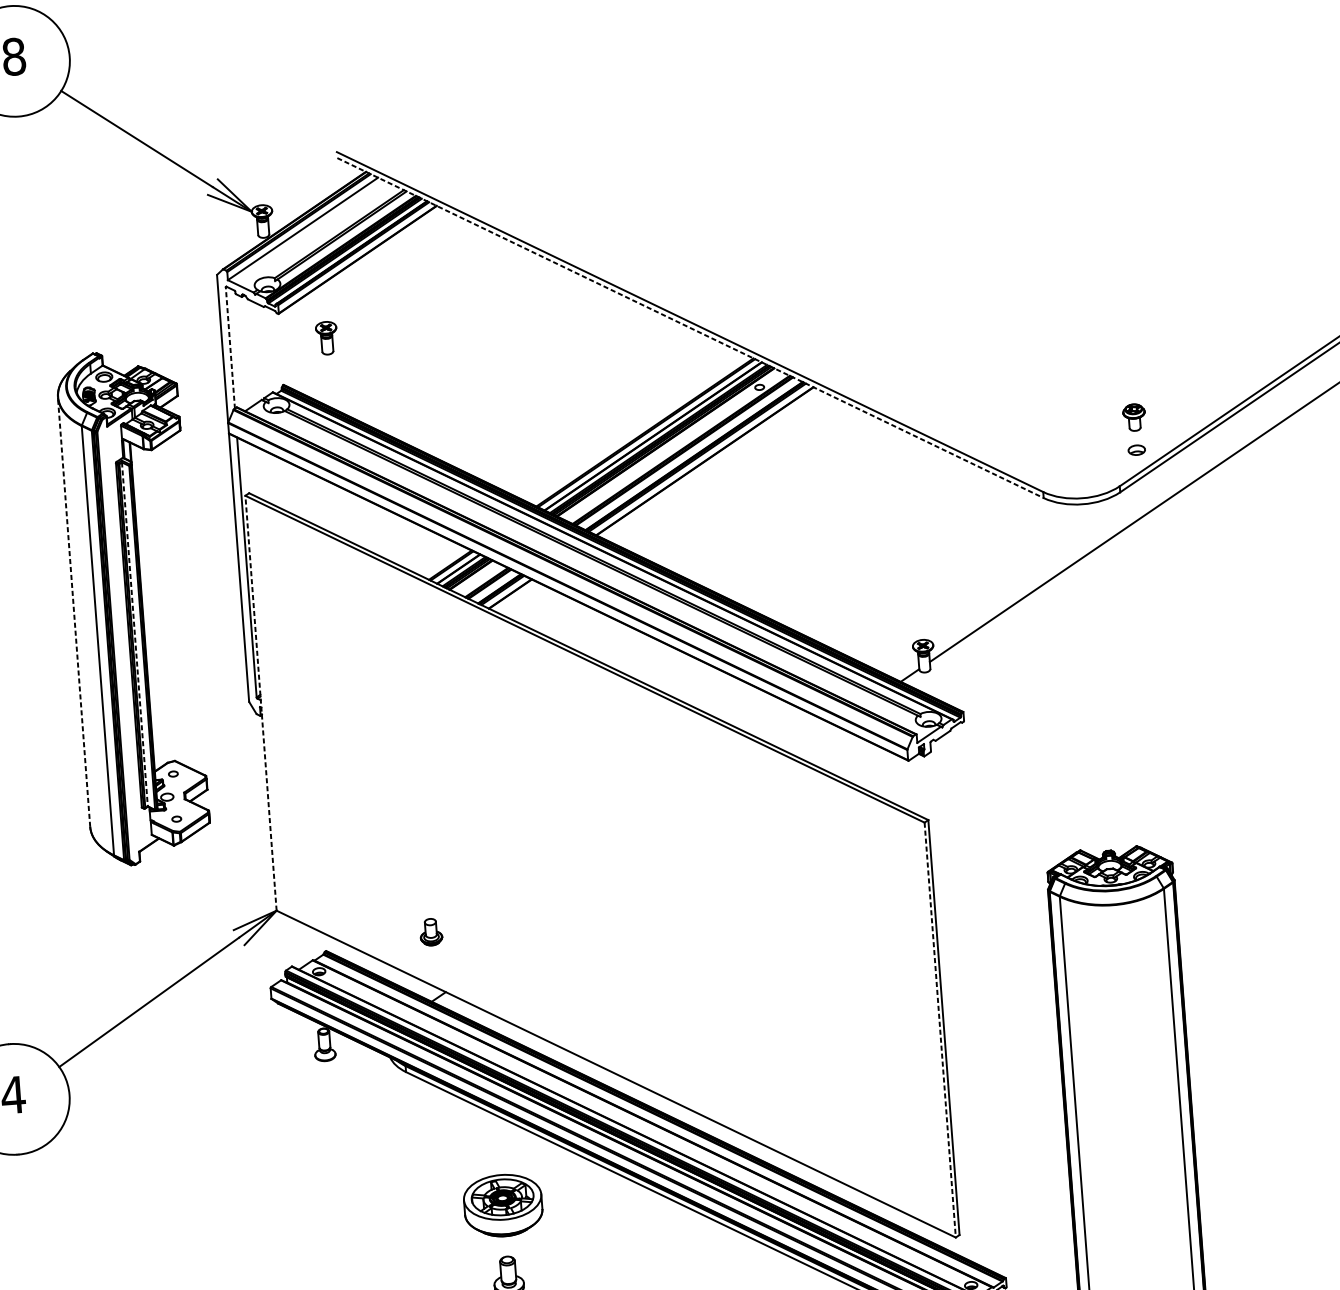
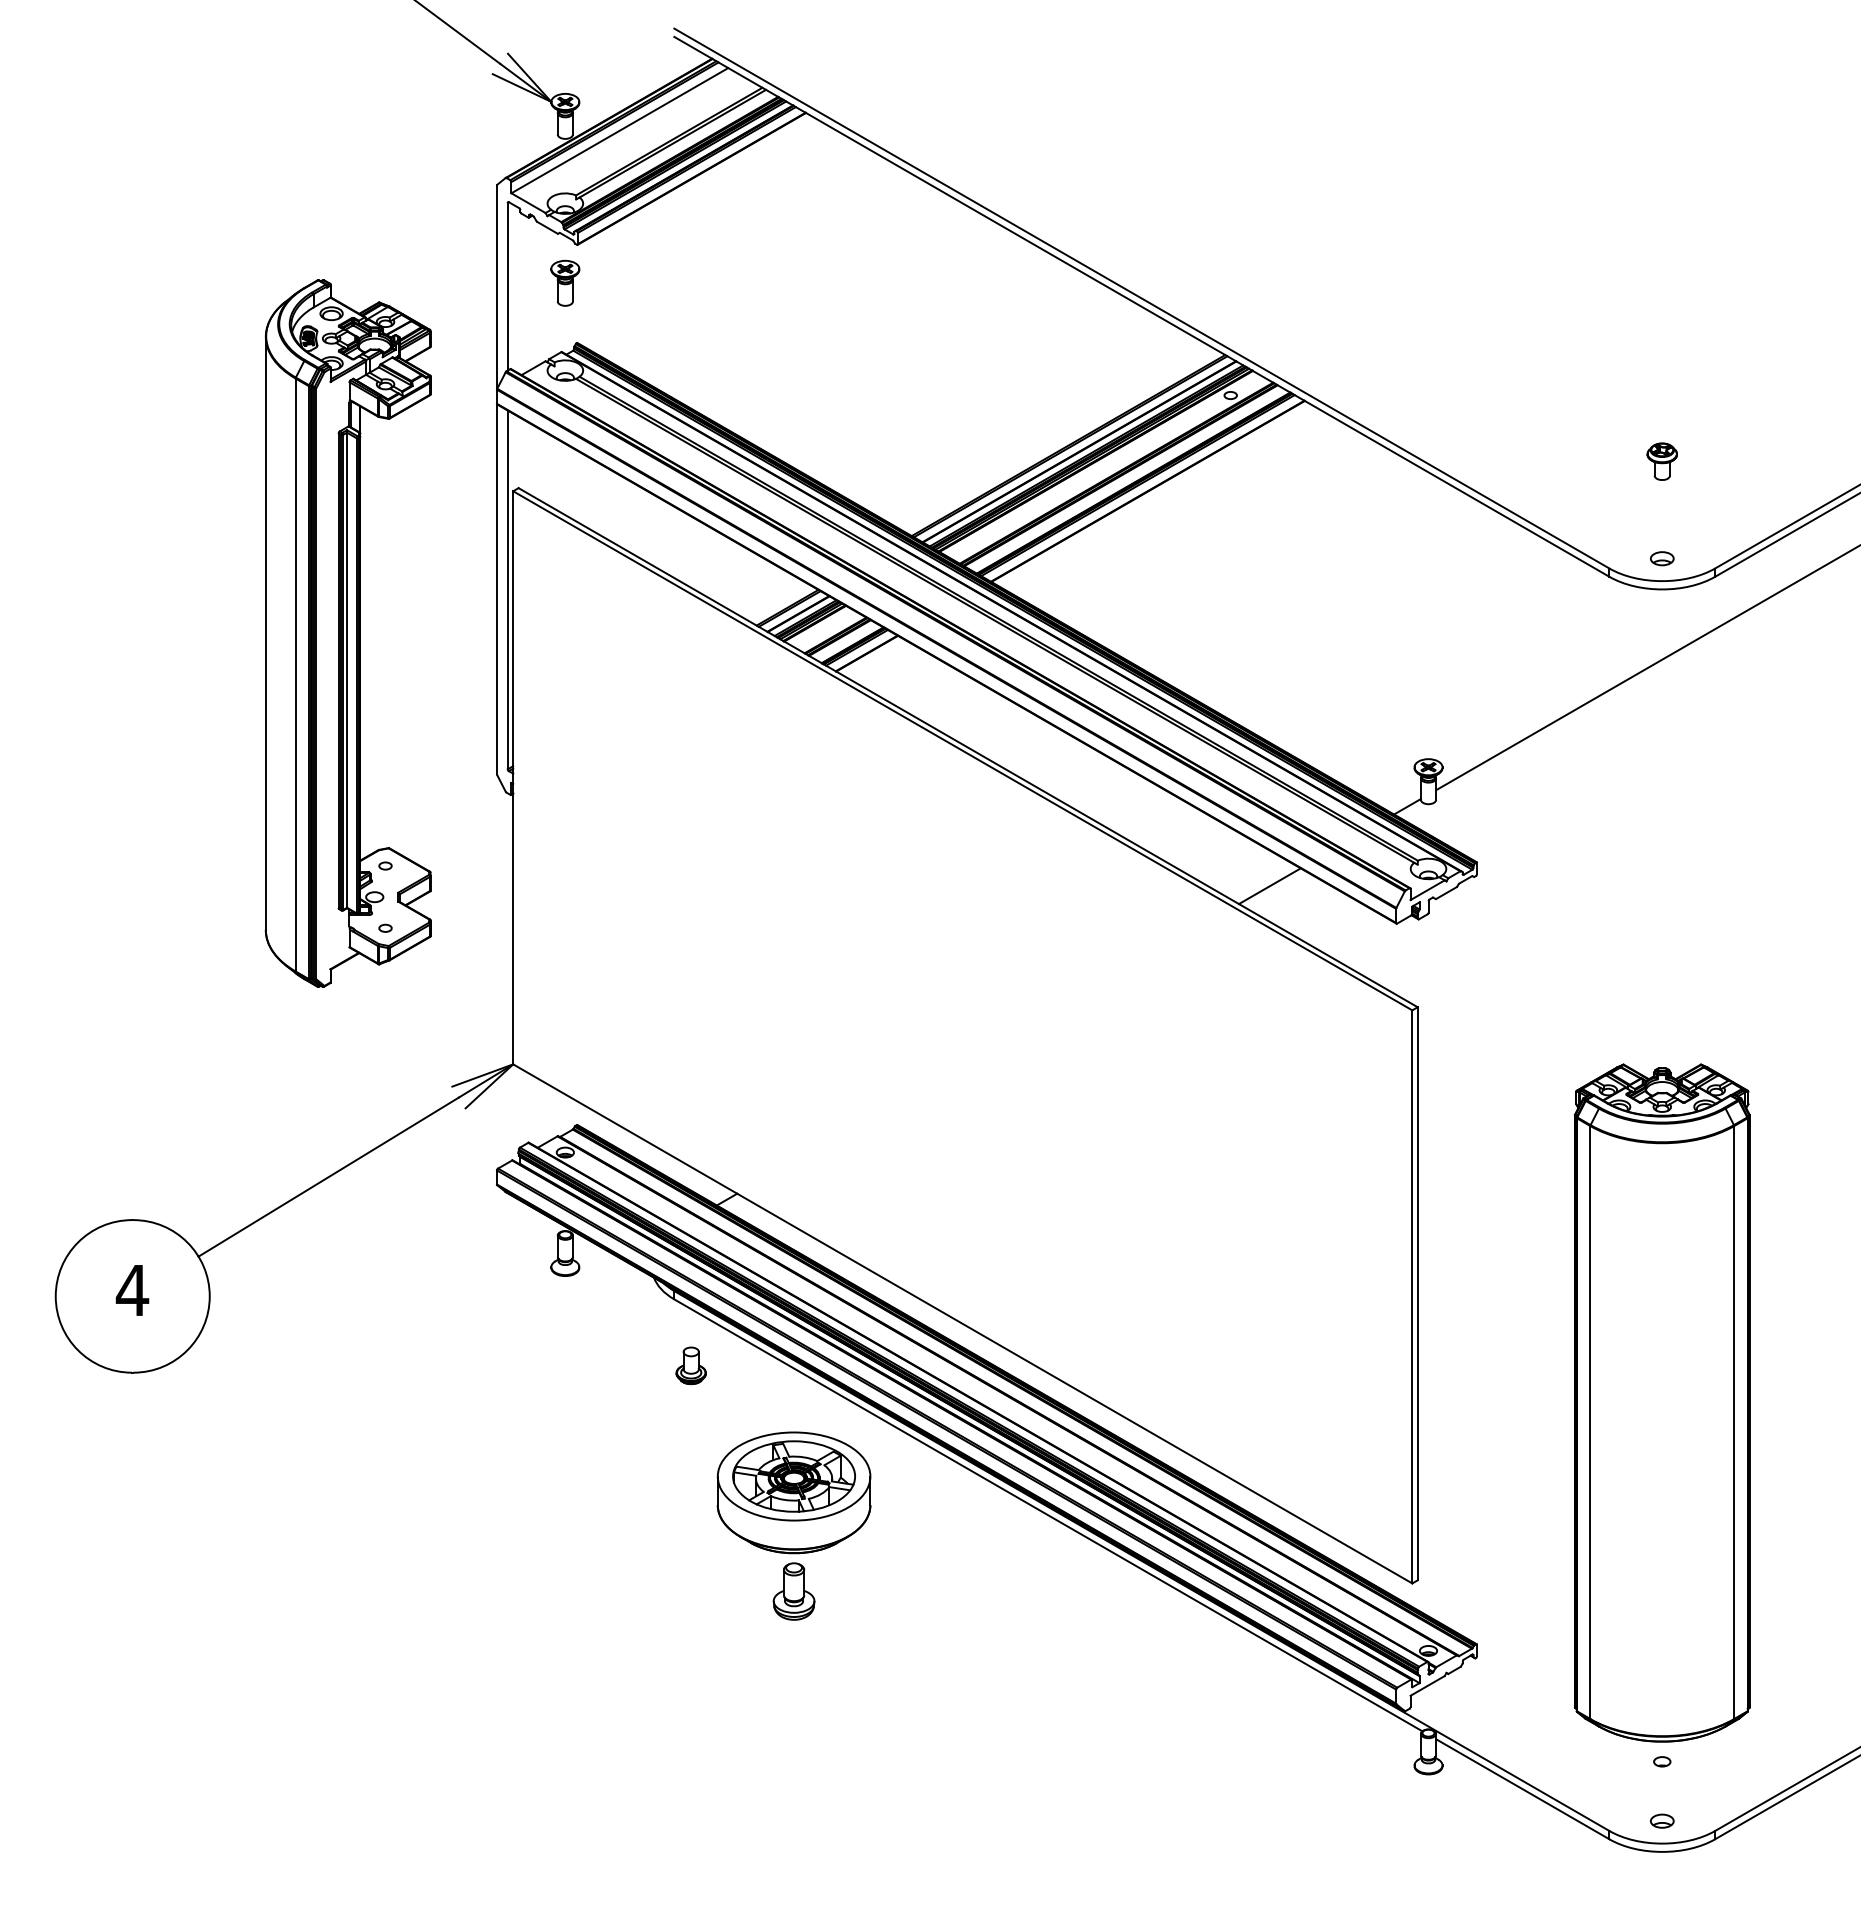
line: (690, 327) -> (1141, 306), dashed -> solid
part: (326, 337) -> (565, 282), moved
line: (230, 347) -> (507, 286), dashed -> solid
part: (1133, 417) -> (1661, 461), moved
part: (1136, 450) -> (1662, 558), moved
line: (73, 612) -> (265, 633), dashed -> solid
line: (135, 634) -> (347, 670), dashed -> solid
line: (261, 703) -> (513, 777), dashed -> solid
line: (814, 740) -> (1269, 886), added
part: (430, 931) -> (690, 1365), moved
line: (940, 1029) -> (1412, 1296), dashed -> solid
part: (502, 1205) -> (793, 1492), size x1.43

